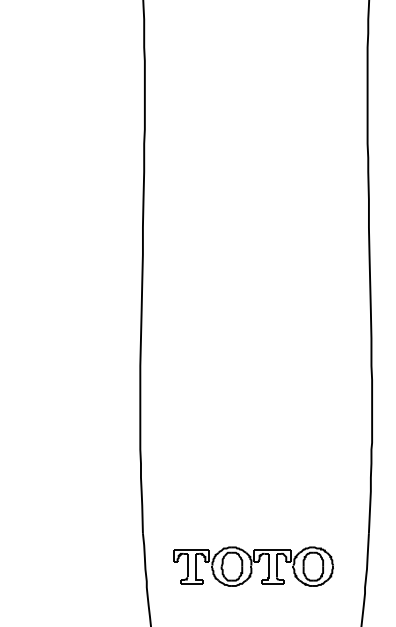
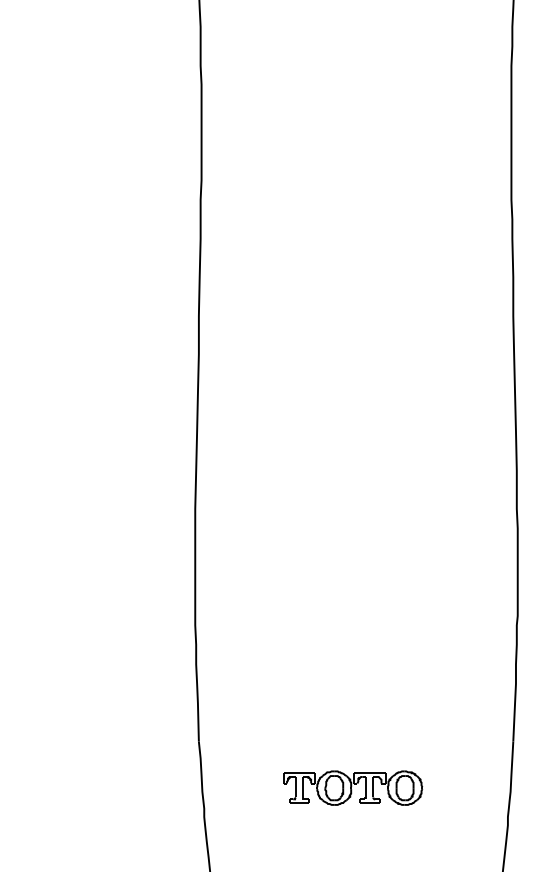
part: (254, 566) -> (353, 787), size x0.62

